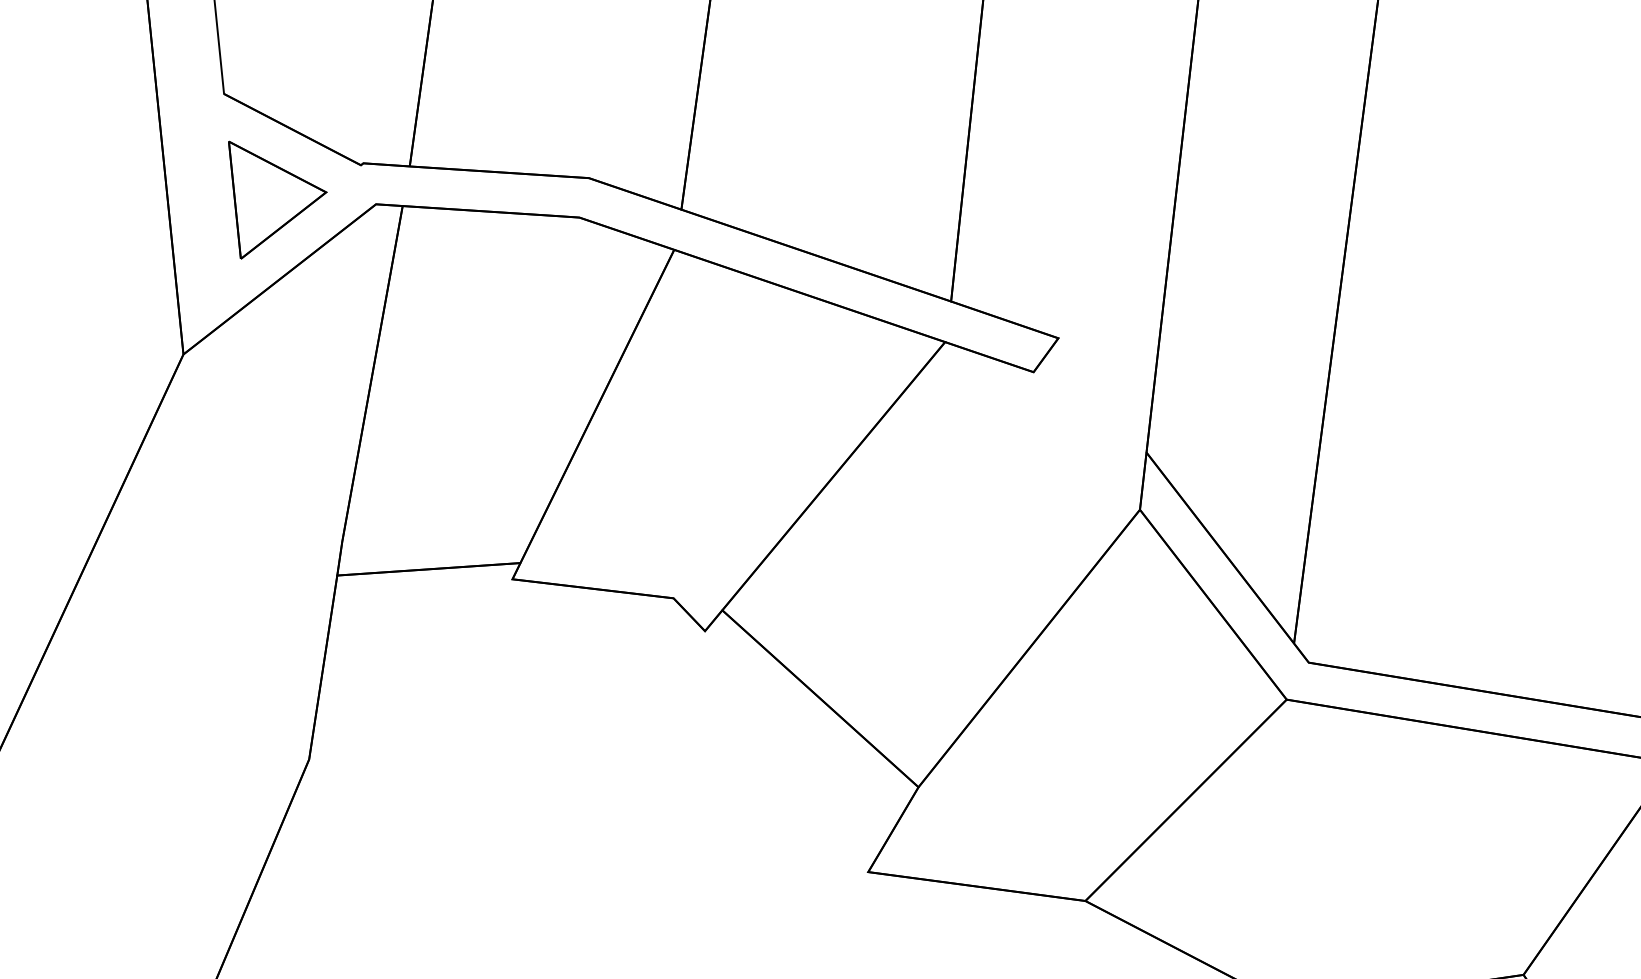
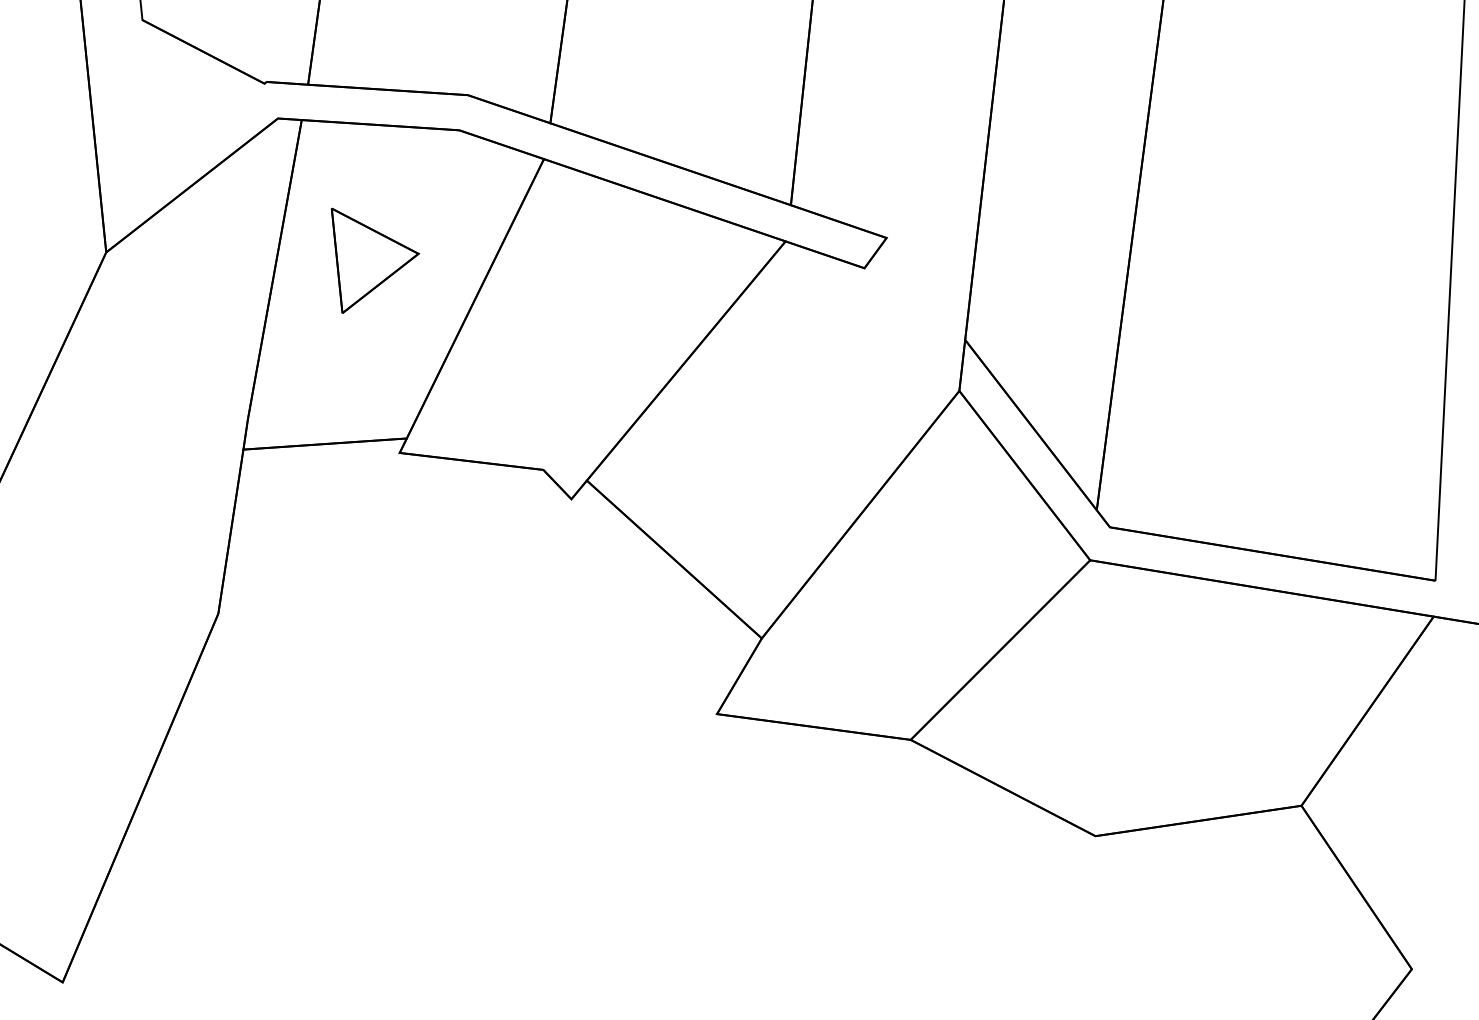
part: (277, 199) -> (375, 260), moved

